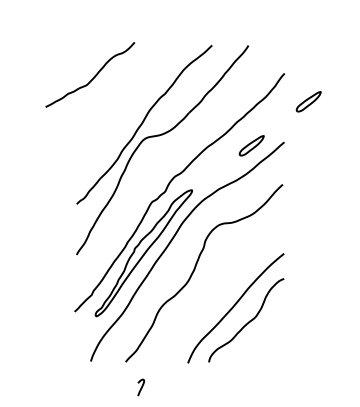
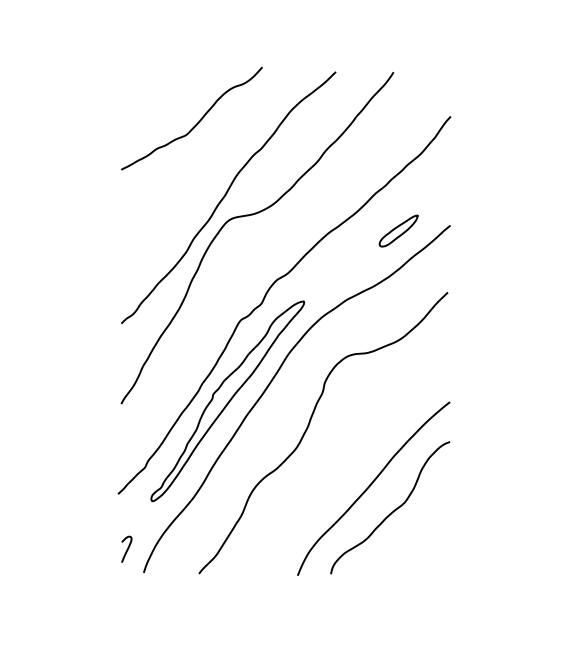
curve: (93, 76) -> (197, 121), moved
part: (308, 101) -> (488, 160), removed
curve: (140, 387) -> (125, 549), moved

